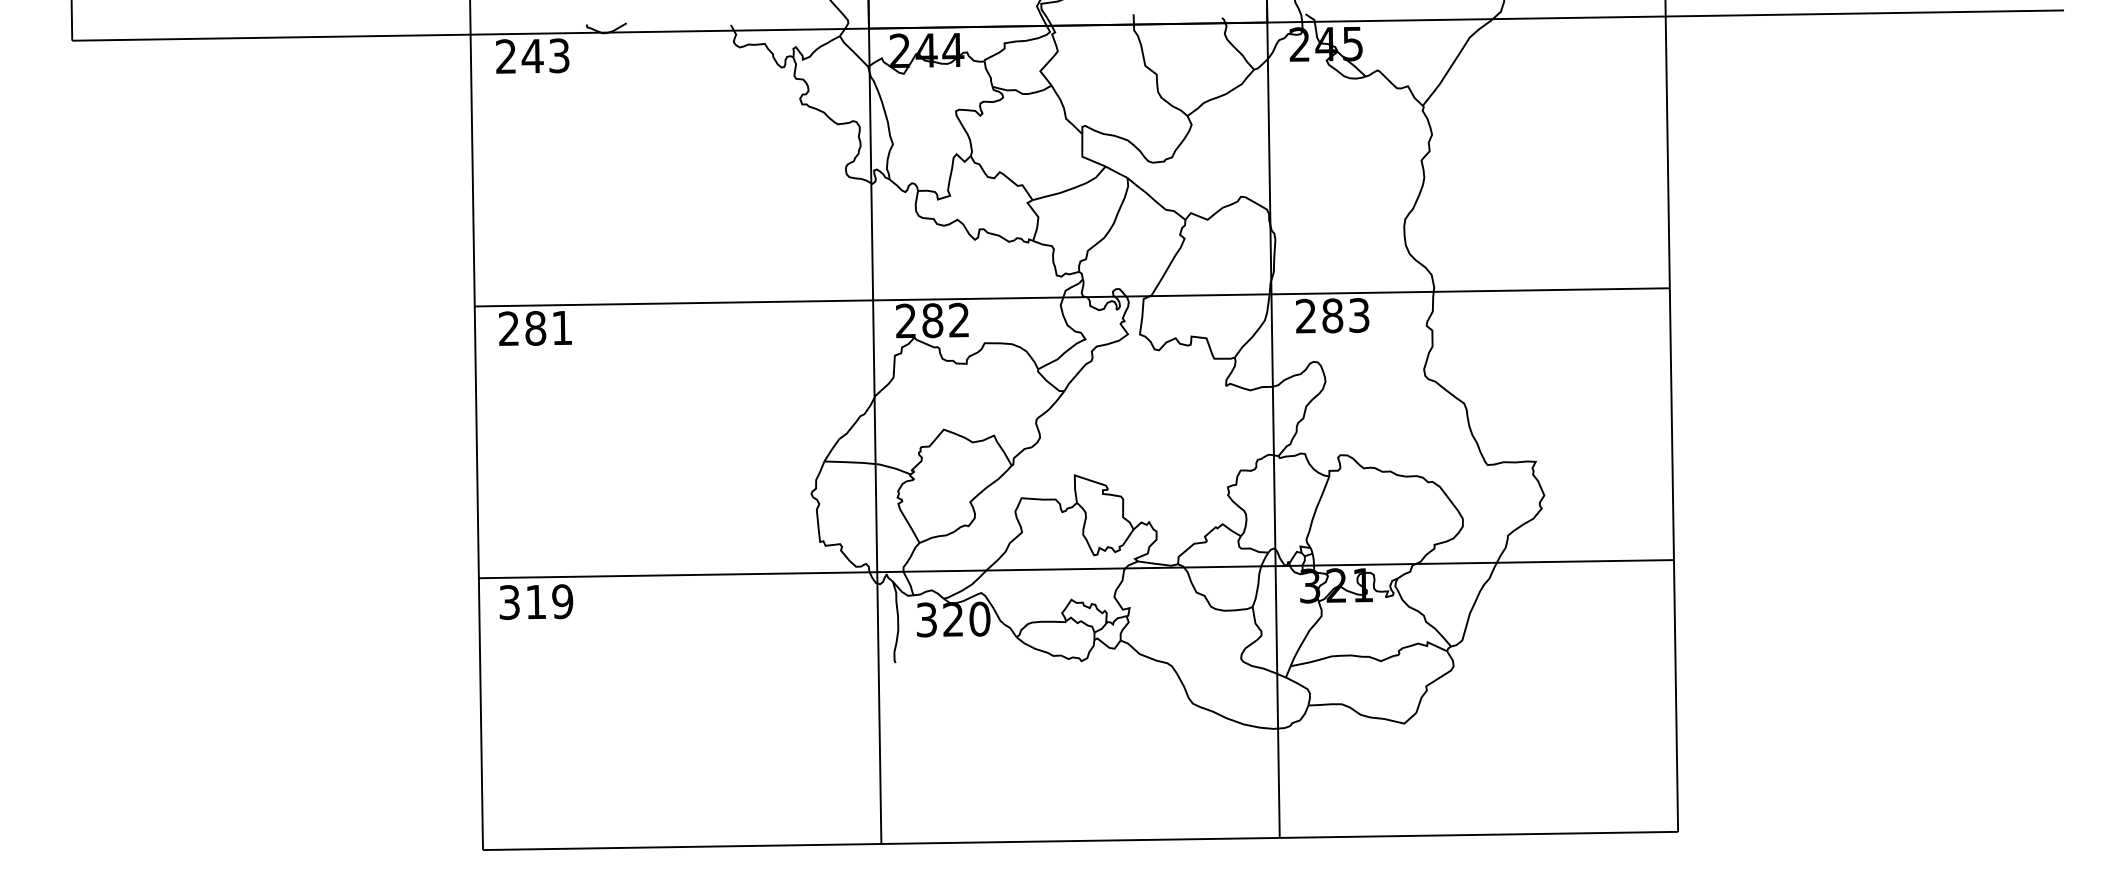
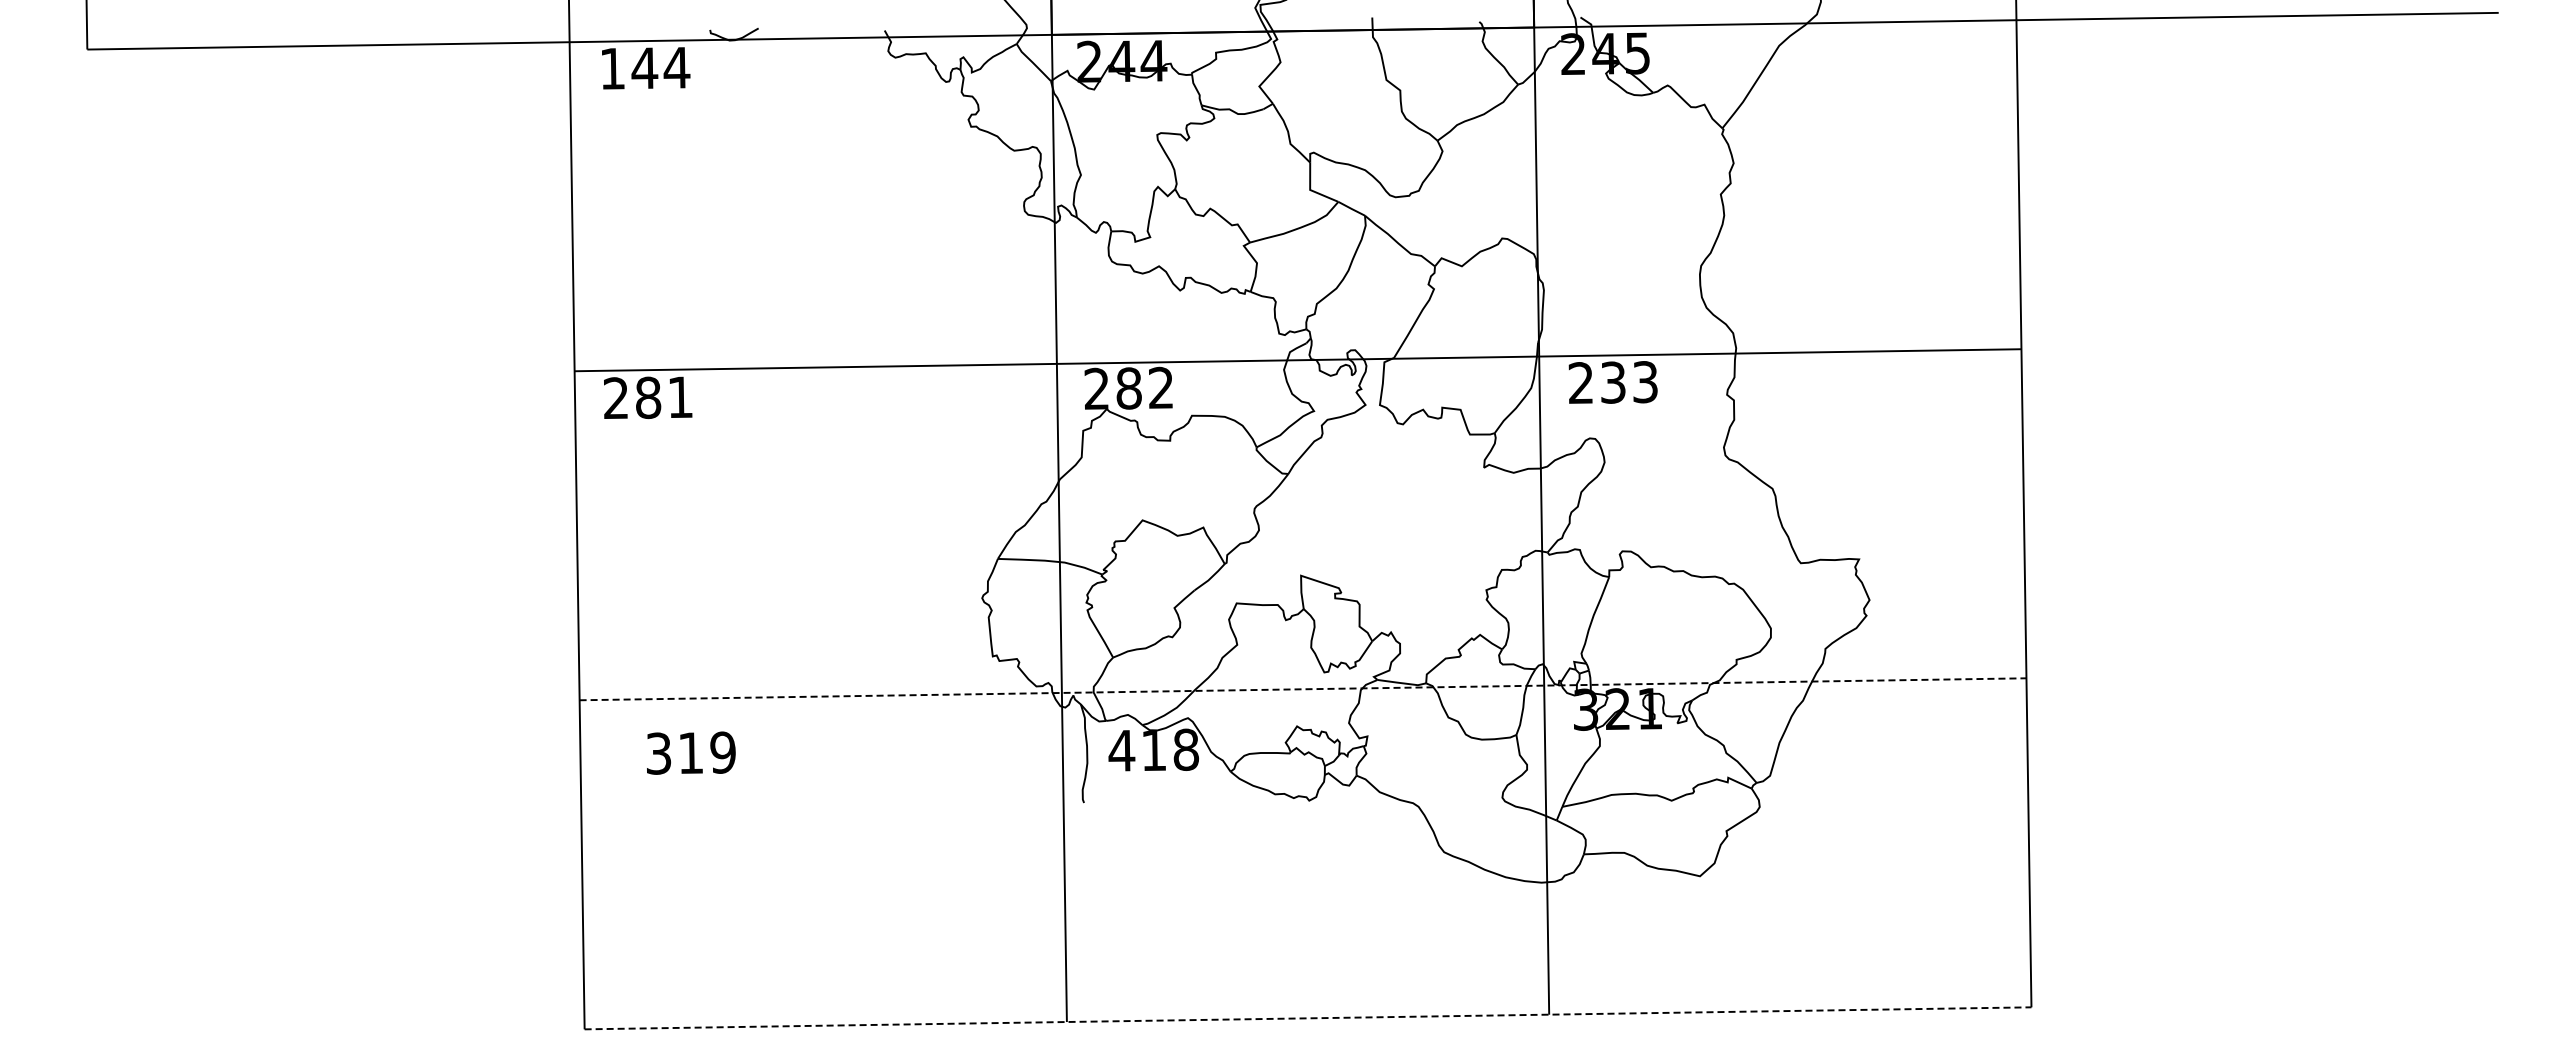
text: (533, 55) -> (645, 67), 243 -> 144
text: (1332, 315) -> (1613, 382), 283 -> 233
line: (1076, 569) -> (1303, 689), solid -> dashed
text: (536, 601) -> (691, 752), moved
text: (952, 619) -> (1153, 750), 320 -> 418
line: (1080, 841) -> (1308, 1018), solid -> dashed

